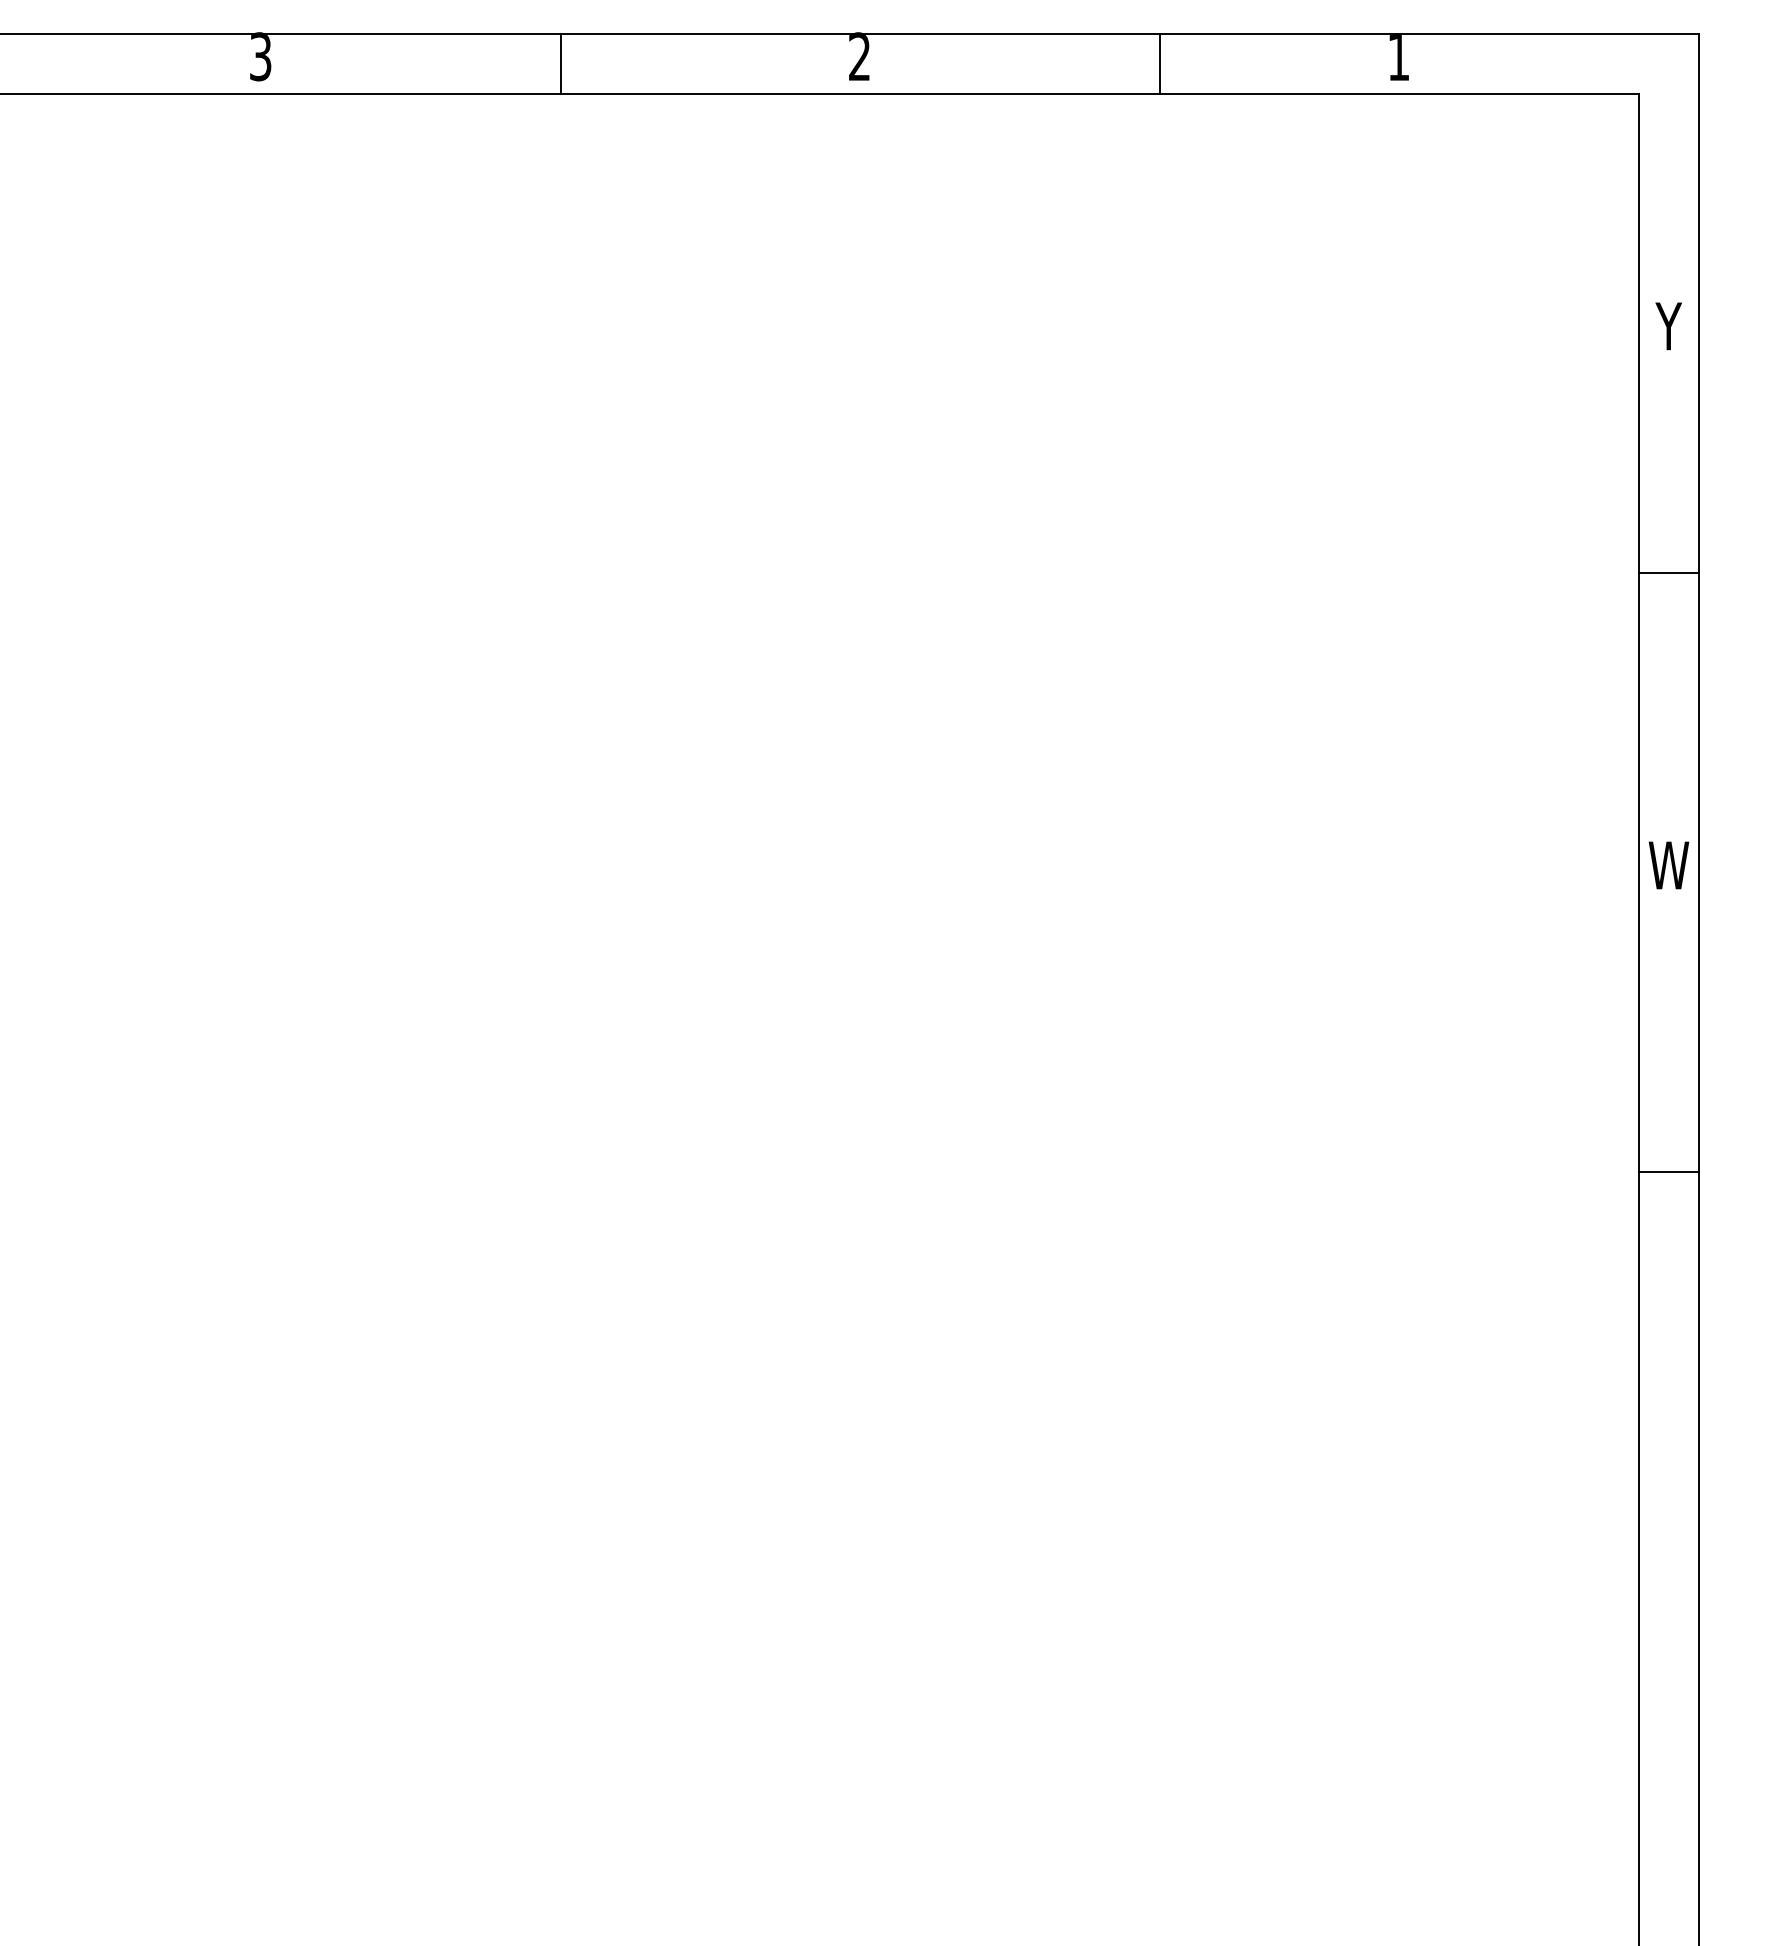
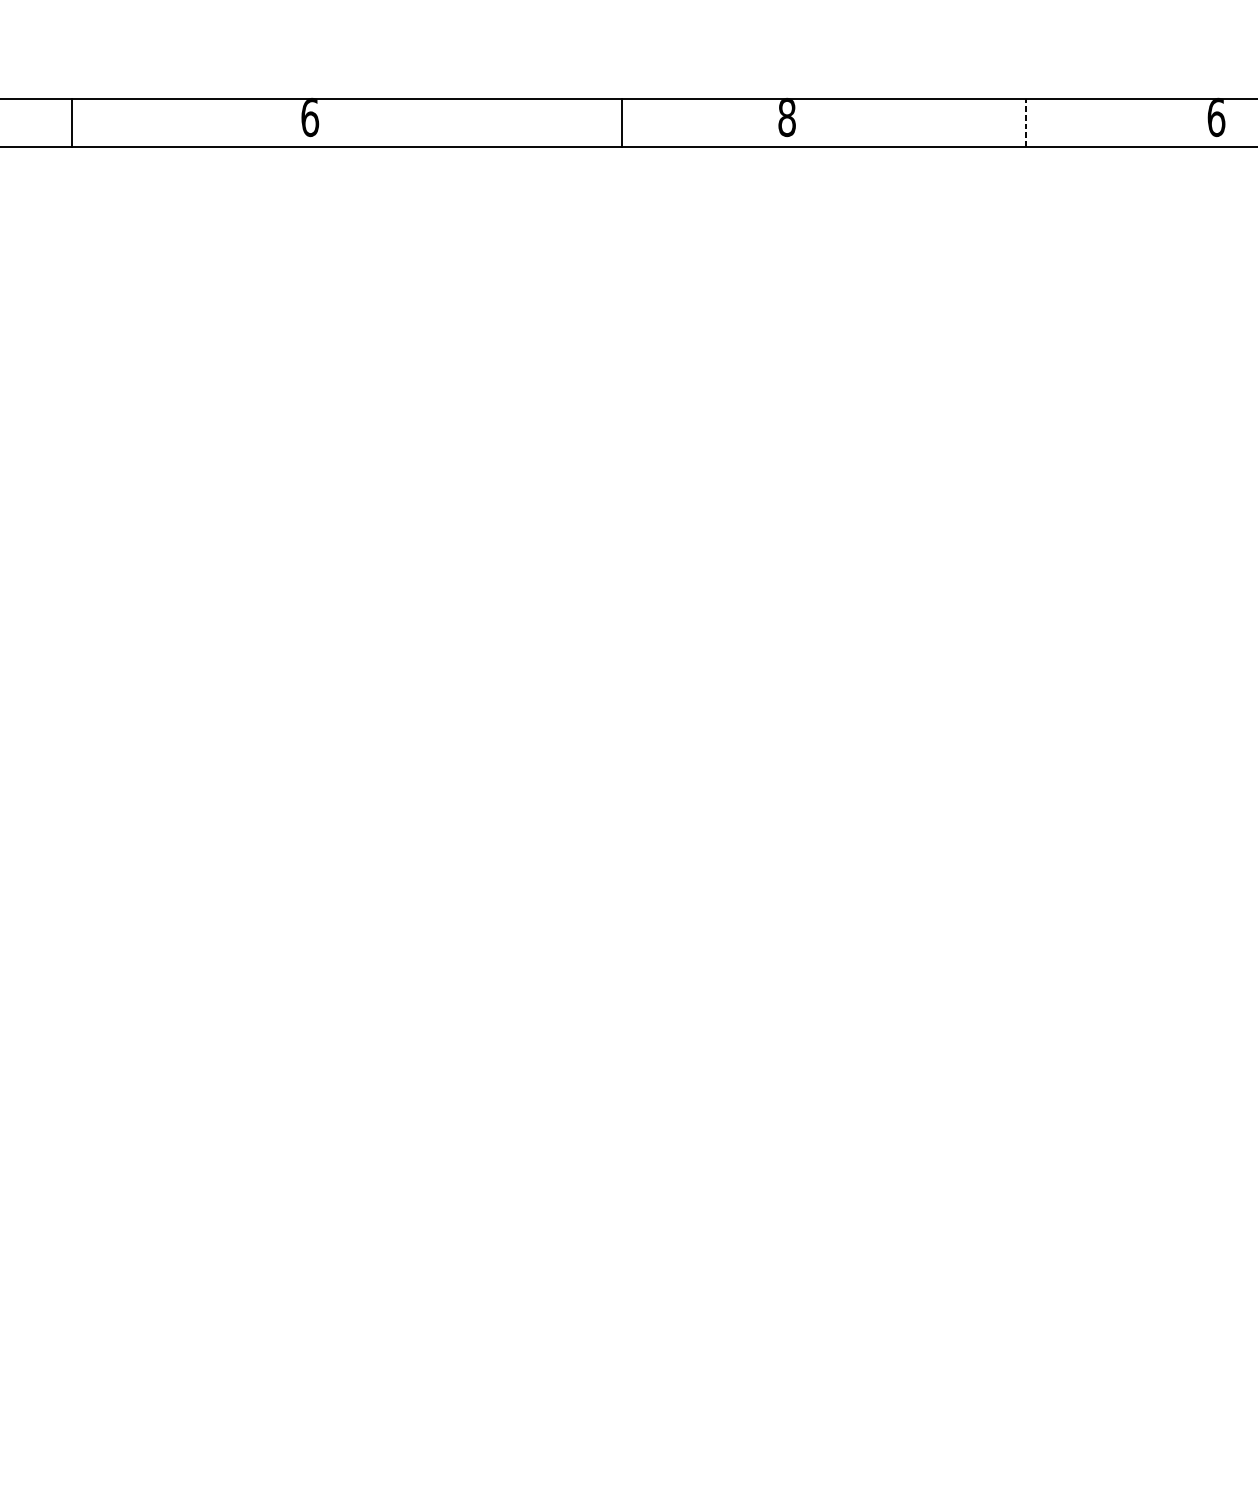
text: (260, 56) -> (309, 117), 3 -> 6
text: (859, 56) -> (786, 117), 2 -> 8
text: (1399, 56) -> (1216, 117), 1 -> 6
line: (560, 63) -> (621, 122), moved
line: (1159, 63) -> (1025, 122), solid -> dashed

